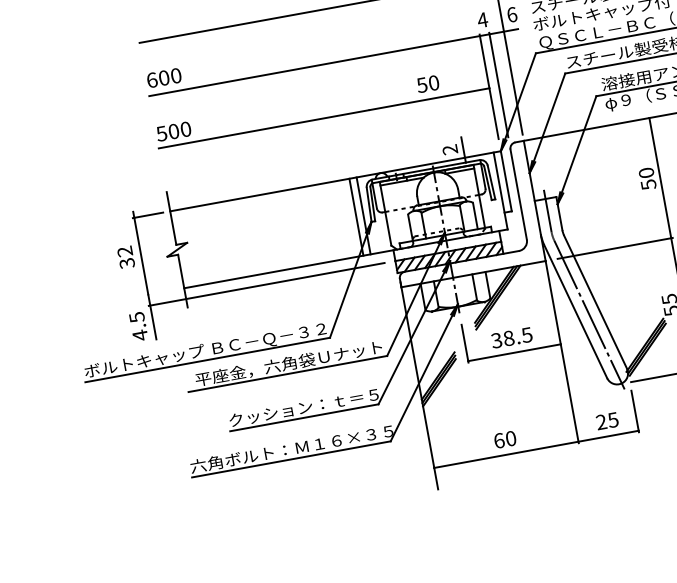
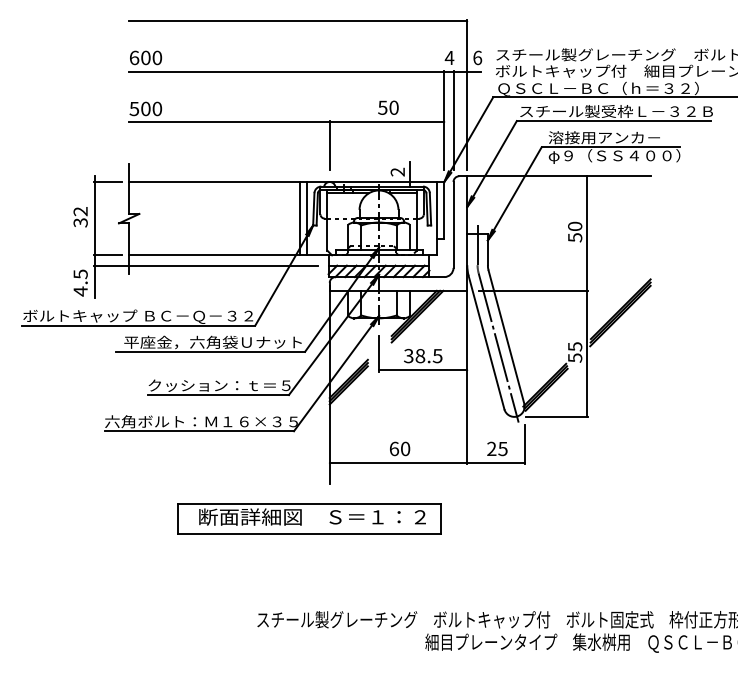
line: (373, 134) -> (329, 145), added
line: (161, 292) -> (107, 255), added
part: (423, 529) -> (309, 518), added

